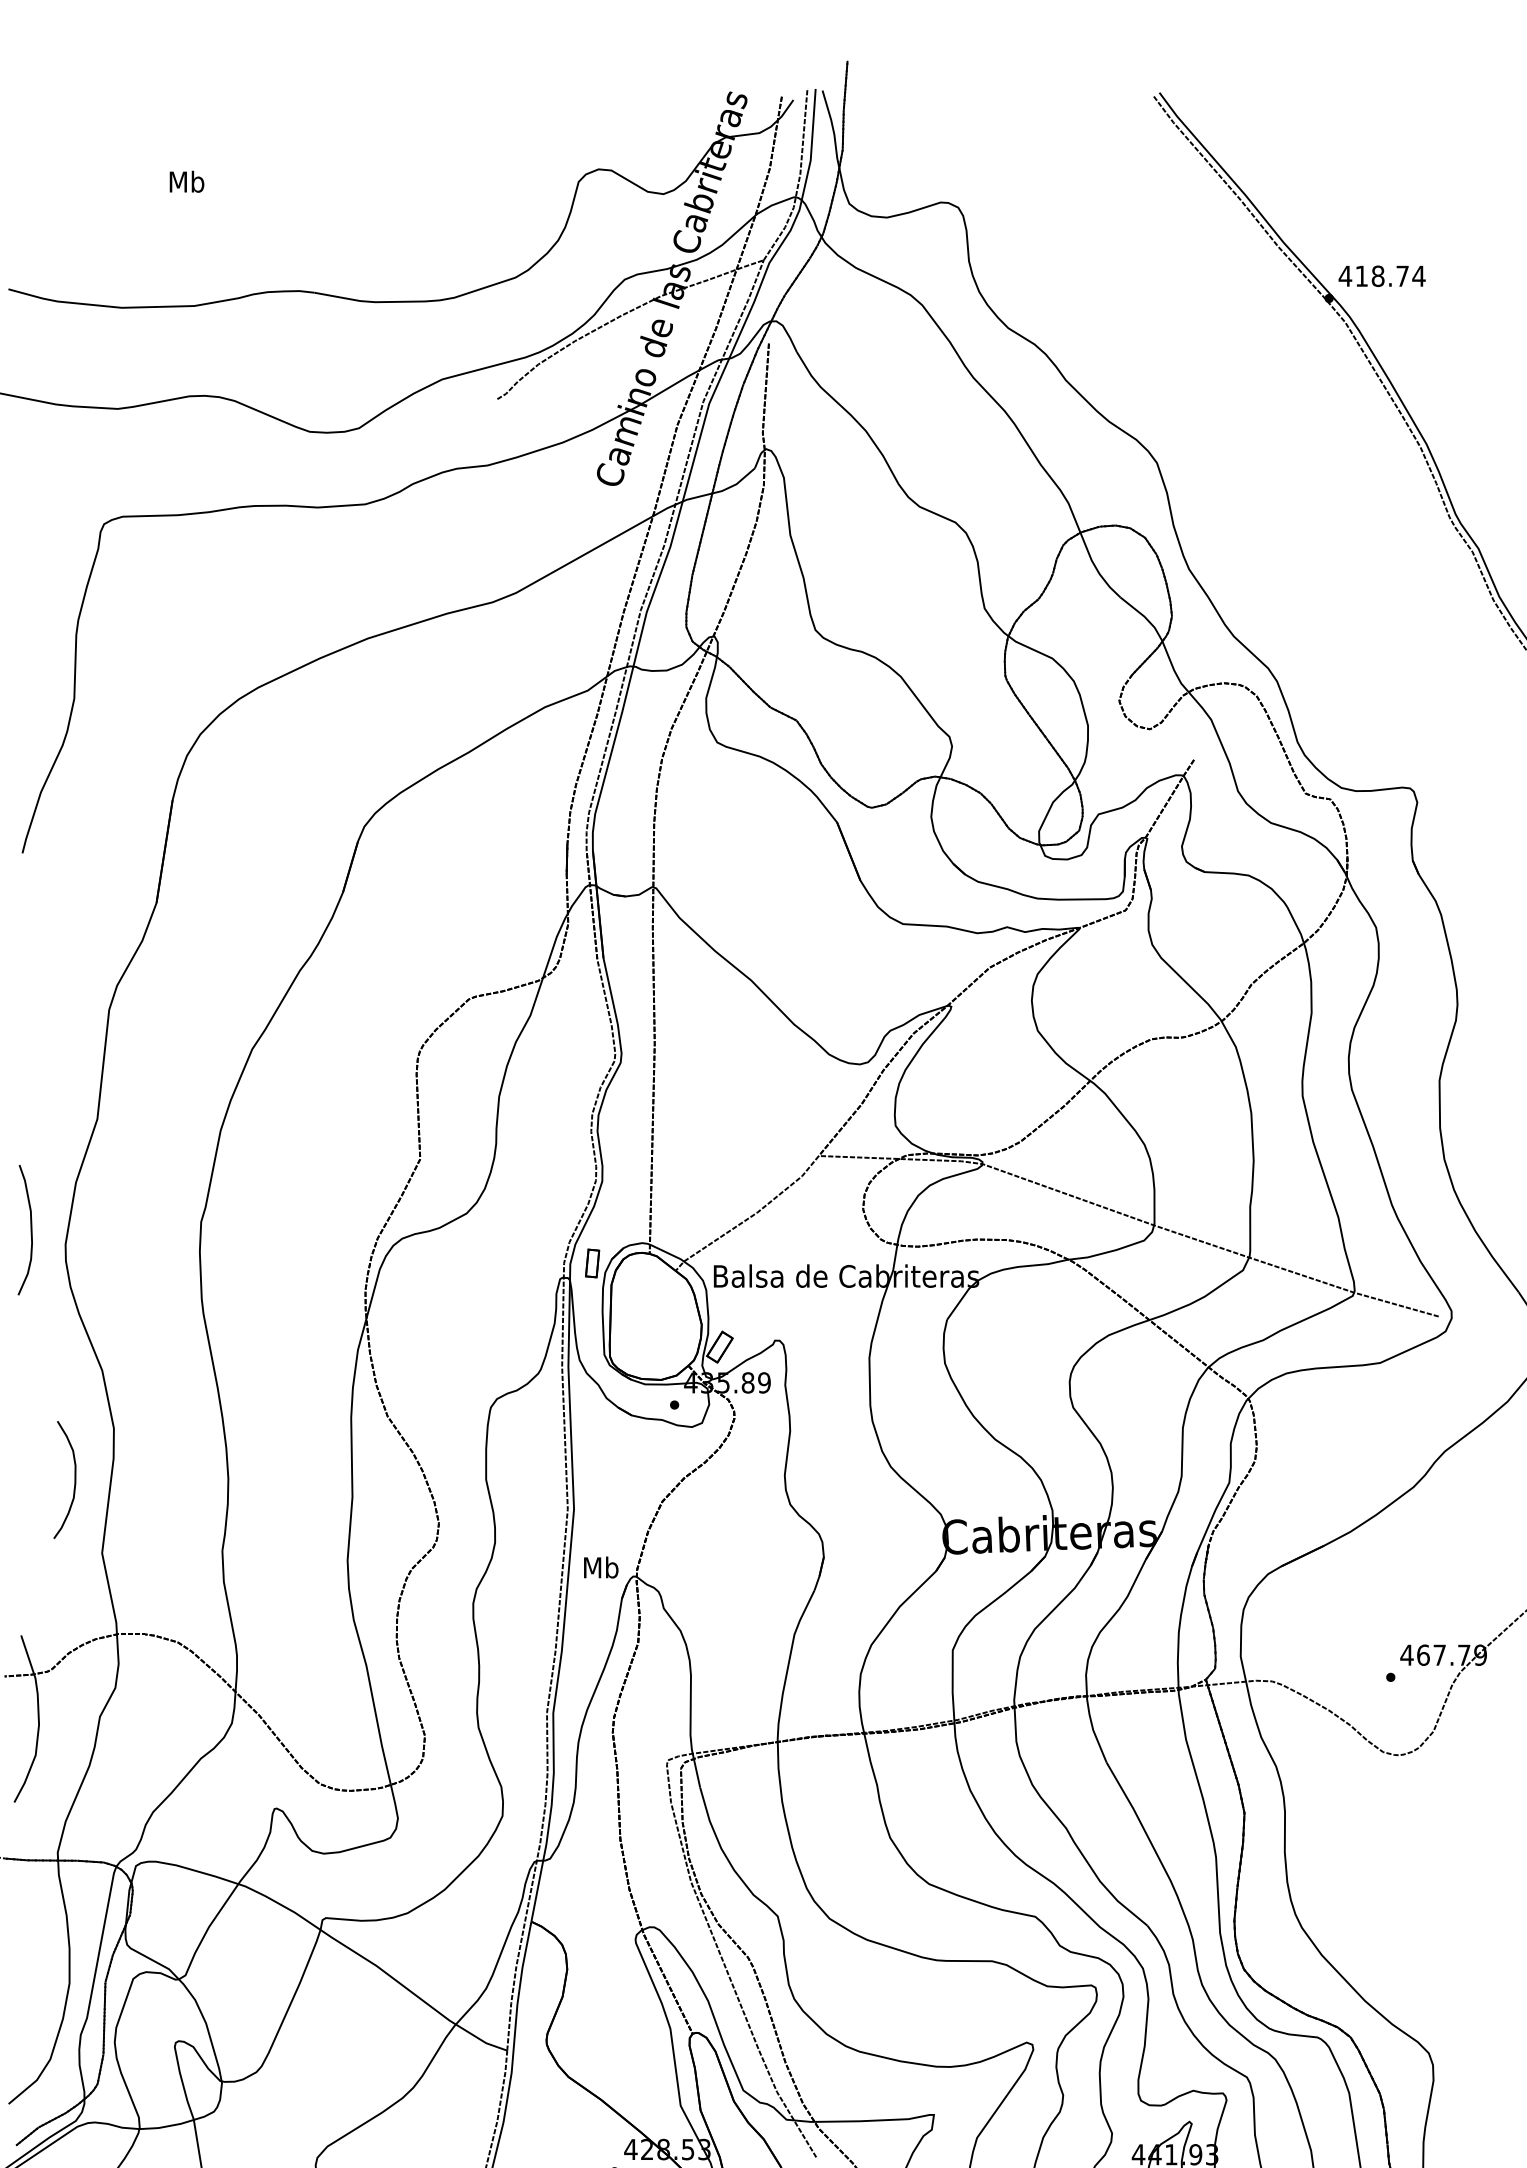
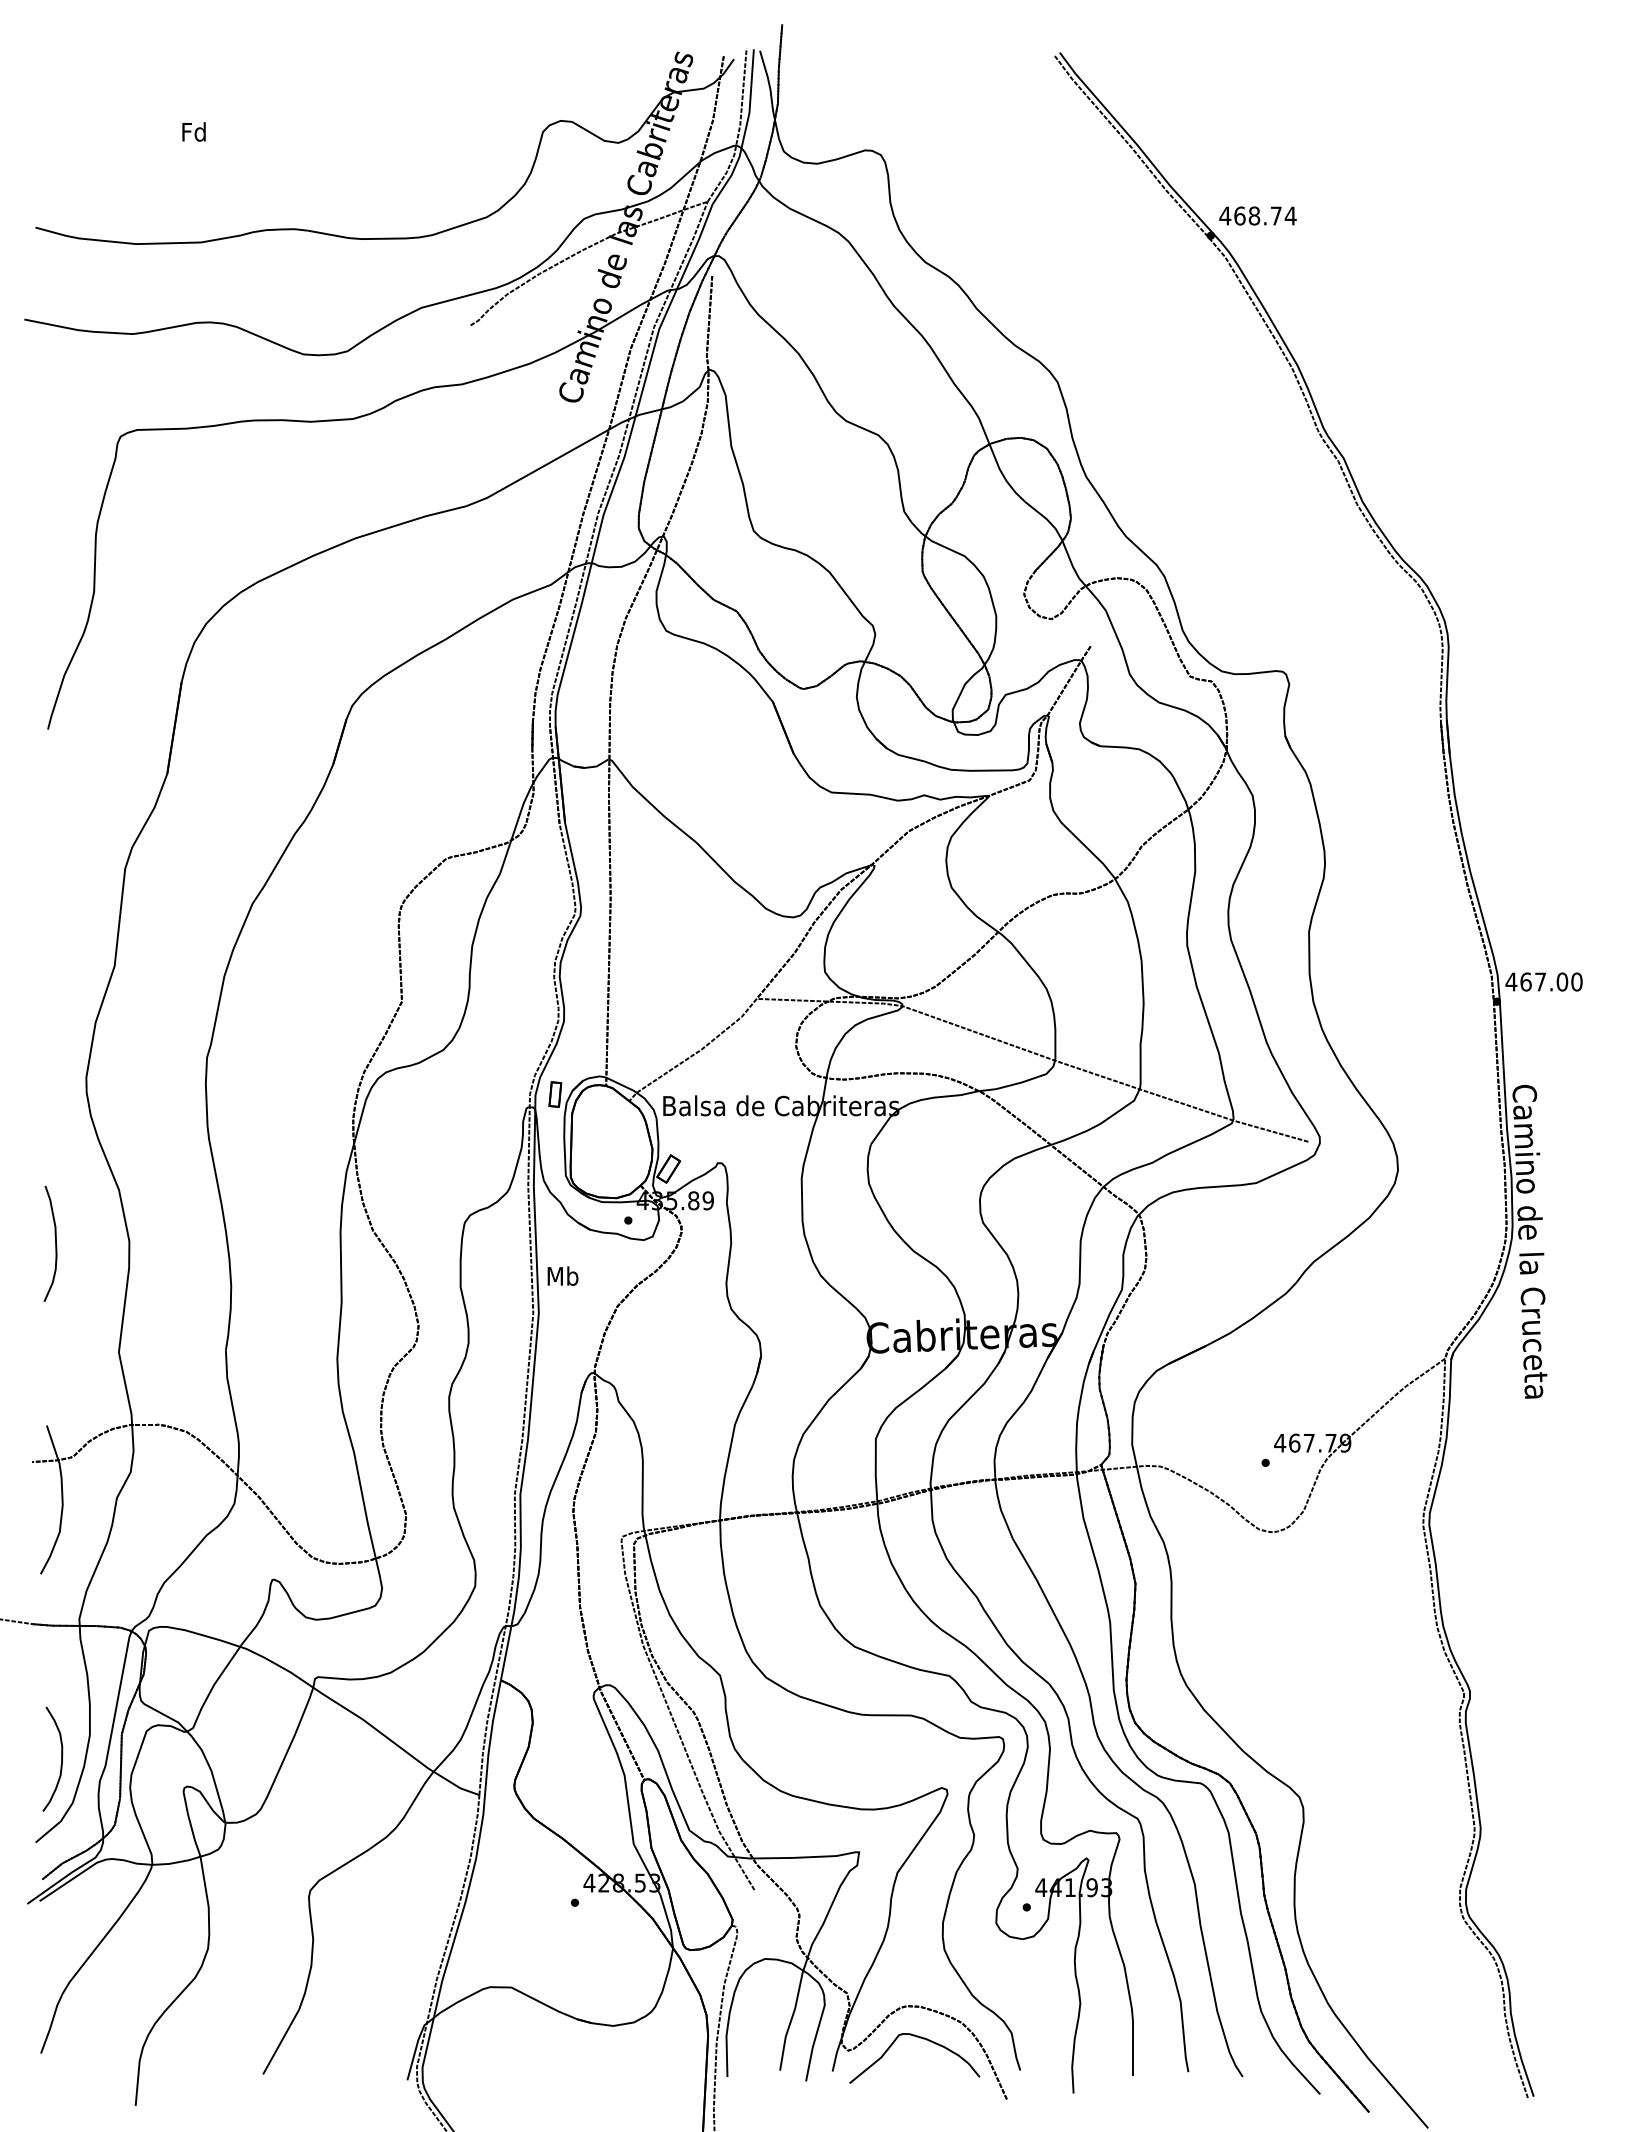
text: (187, 181) -> (194, 131), Mb -> Fd
text: (1361, 275) -> (1239, 215), 418.74 -> 468.74
curve: (30, 1229) -> (55, 1243), moved
curve: (74, 1479) -> (61, 1758), moved
text: (600, 1566) -> (562, 1275), moved

